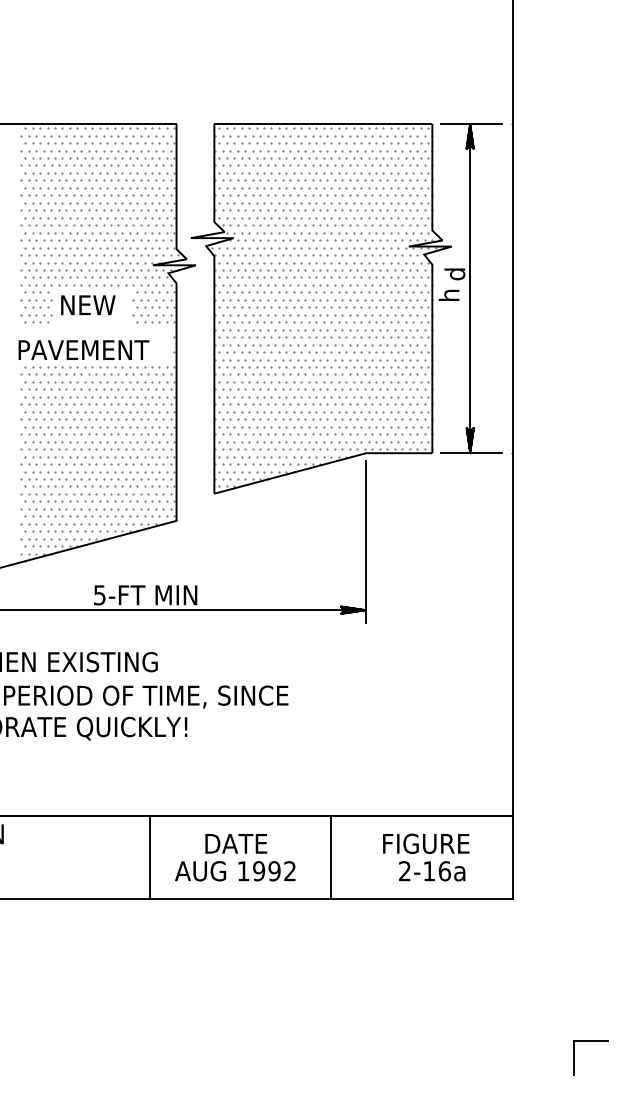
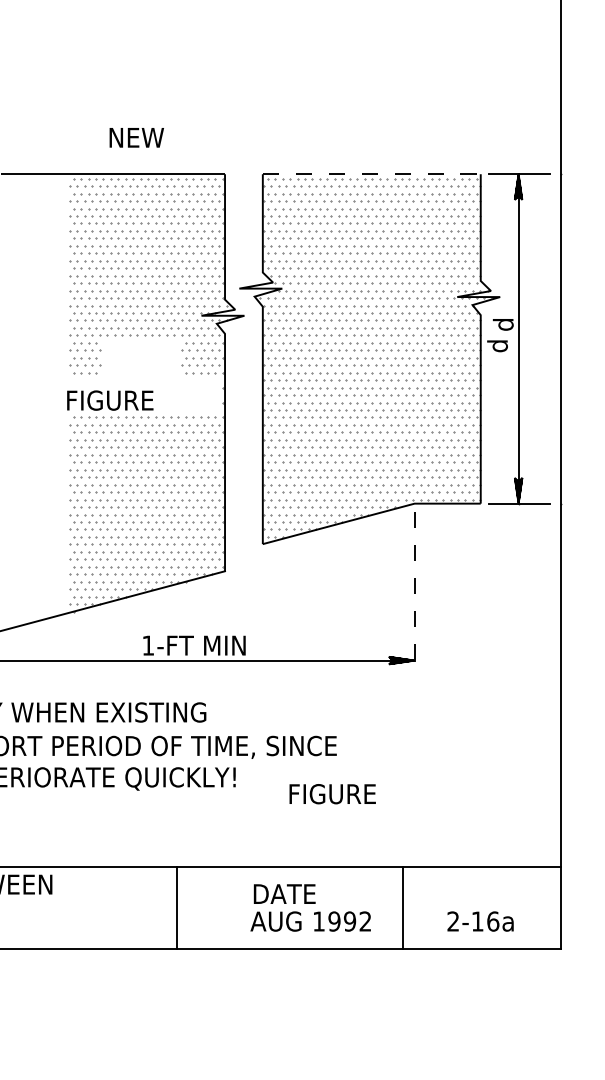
line: (323, 123) -> (371, 174), solid -> dashed
text: (448, 295) -> (496, 345), h -> d
text: (88, 305) -> (136, 138), moved
text: (85, 350) -> (134, 400), PAVEMENT -> FIGURE
line: (366, 542) -> (414, 592), solid -> dashed
text: (99, 595) -> (147, 645), 5-FT -> 1-FT
text: (426, 843) -> (332, 793), moved
line: (150, 857) -> (176, 907), moved
line: (331, 857) -> (402, 907), moved
text: (235, 871) -> (310, 921), moved

